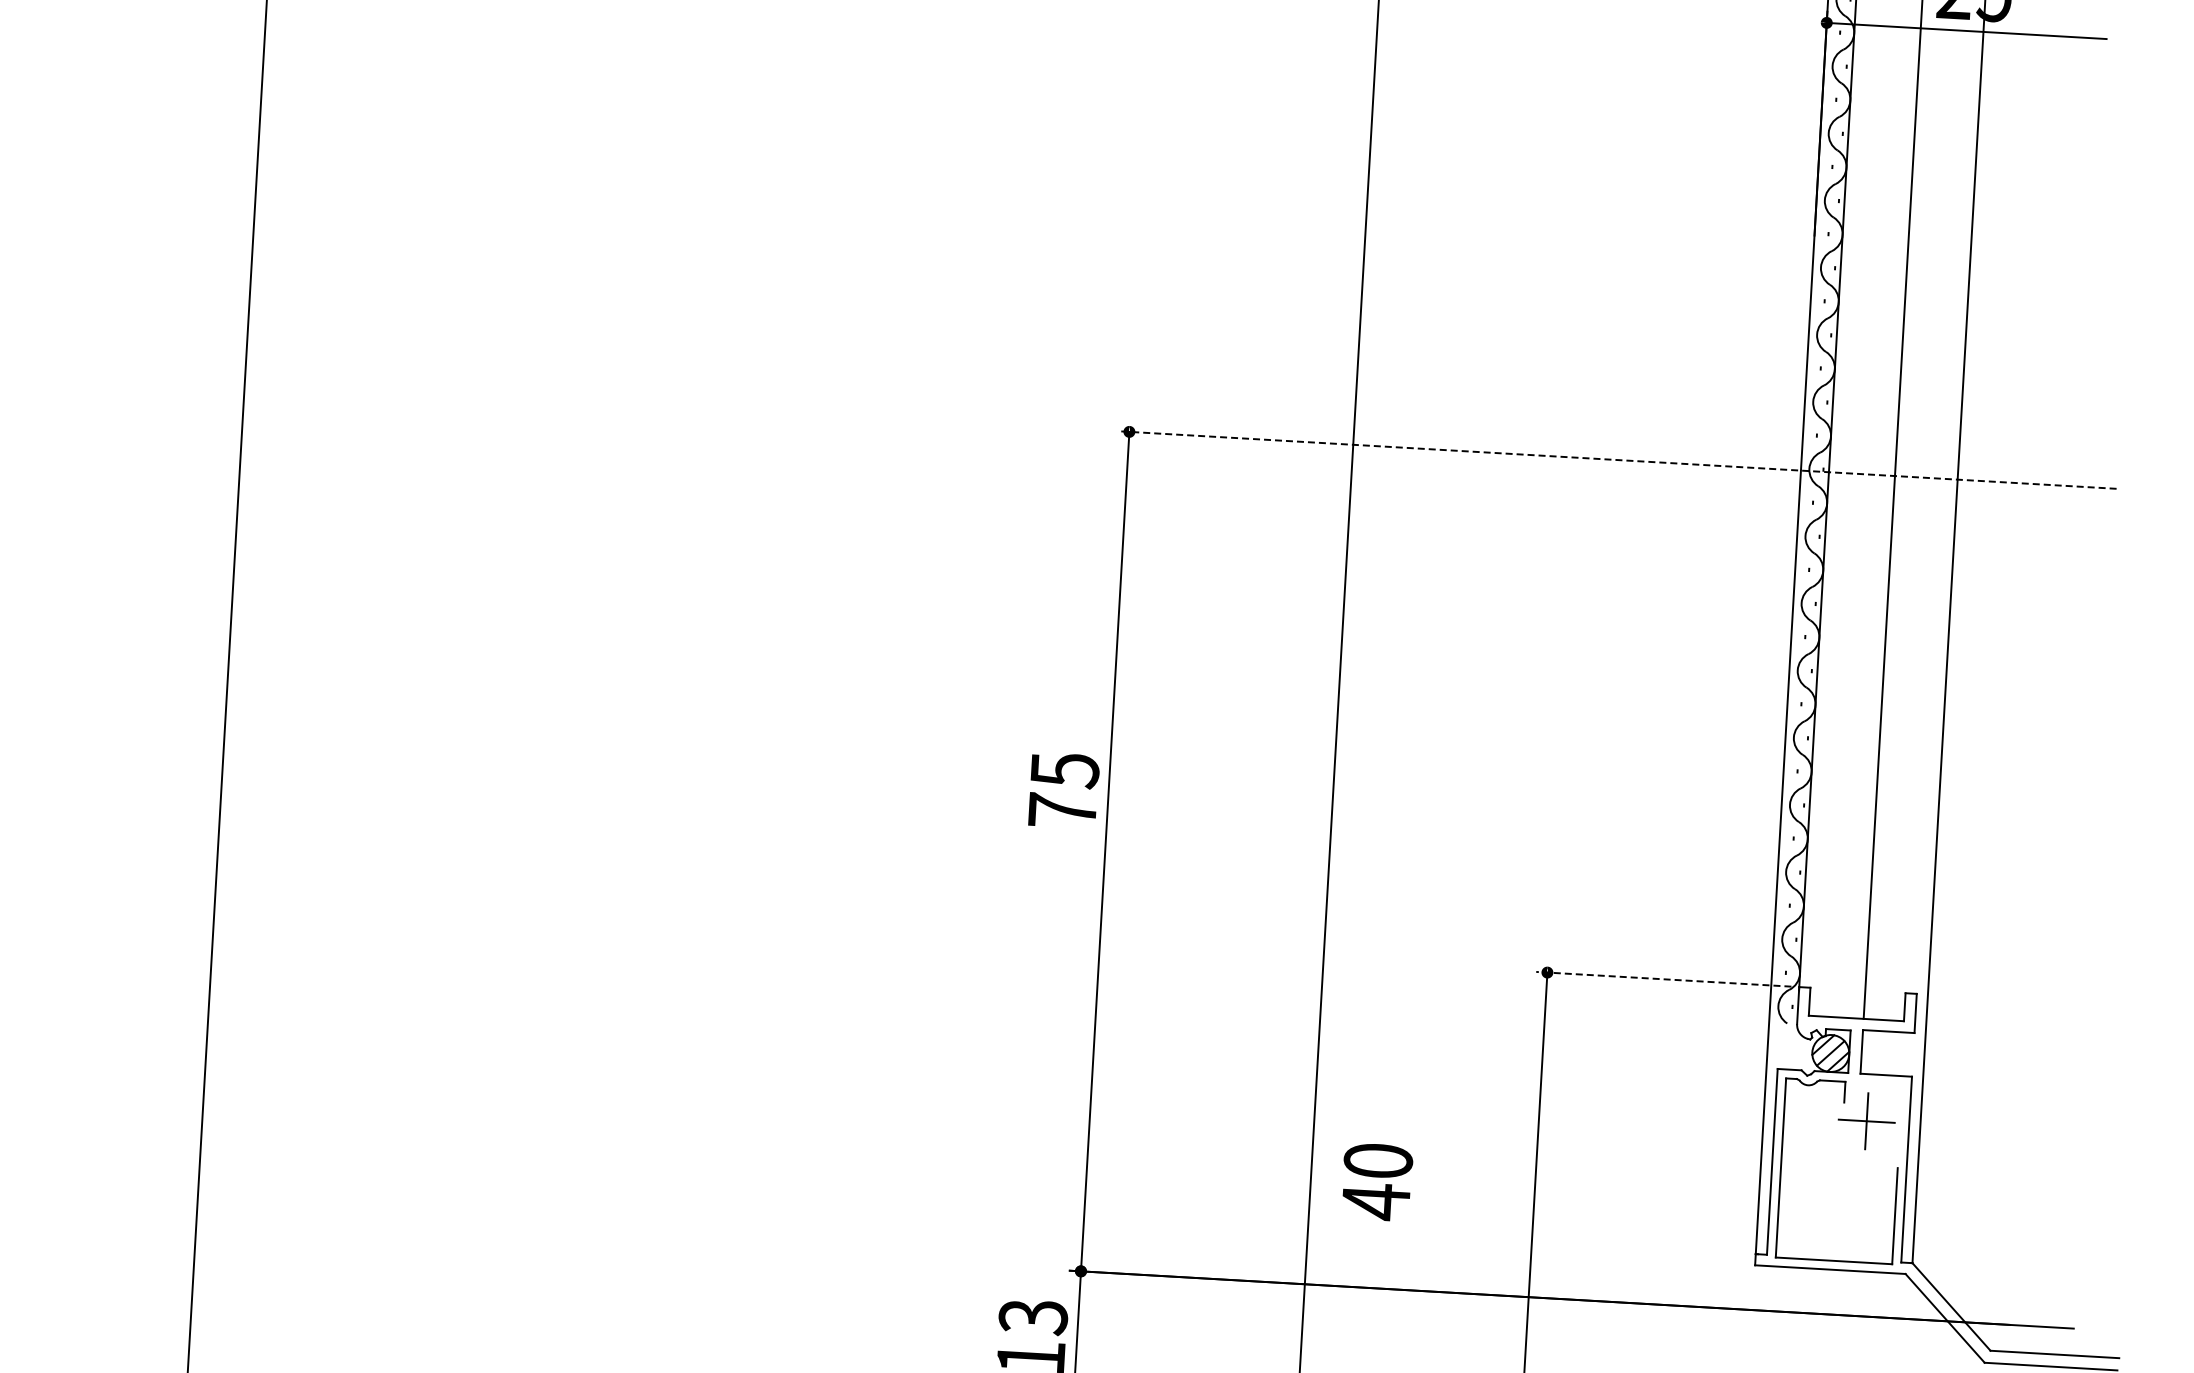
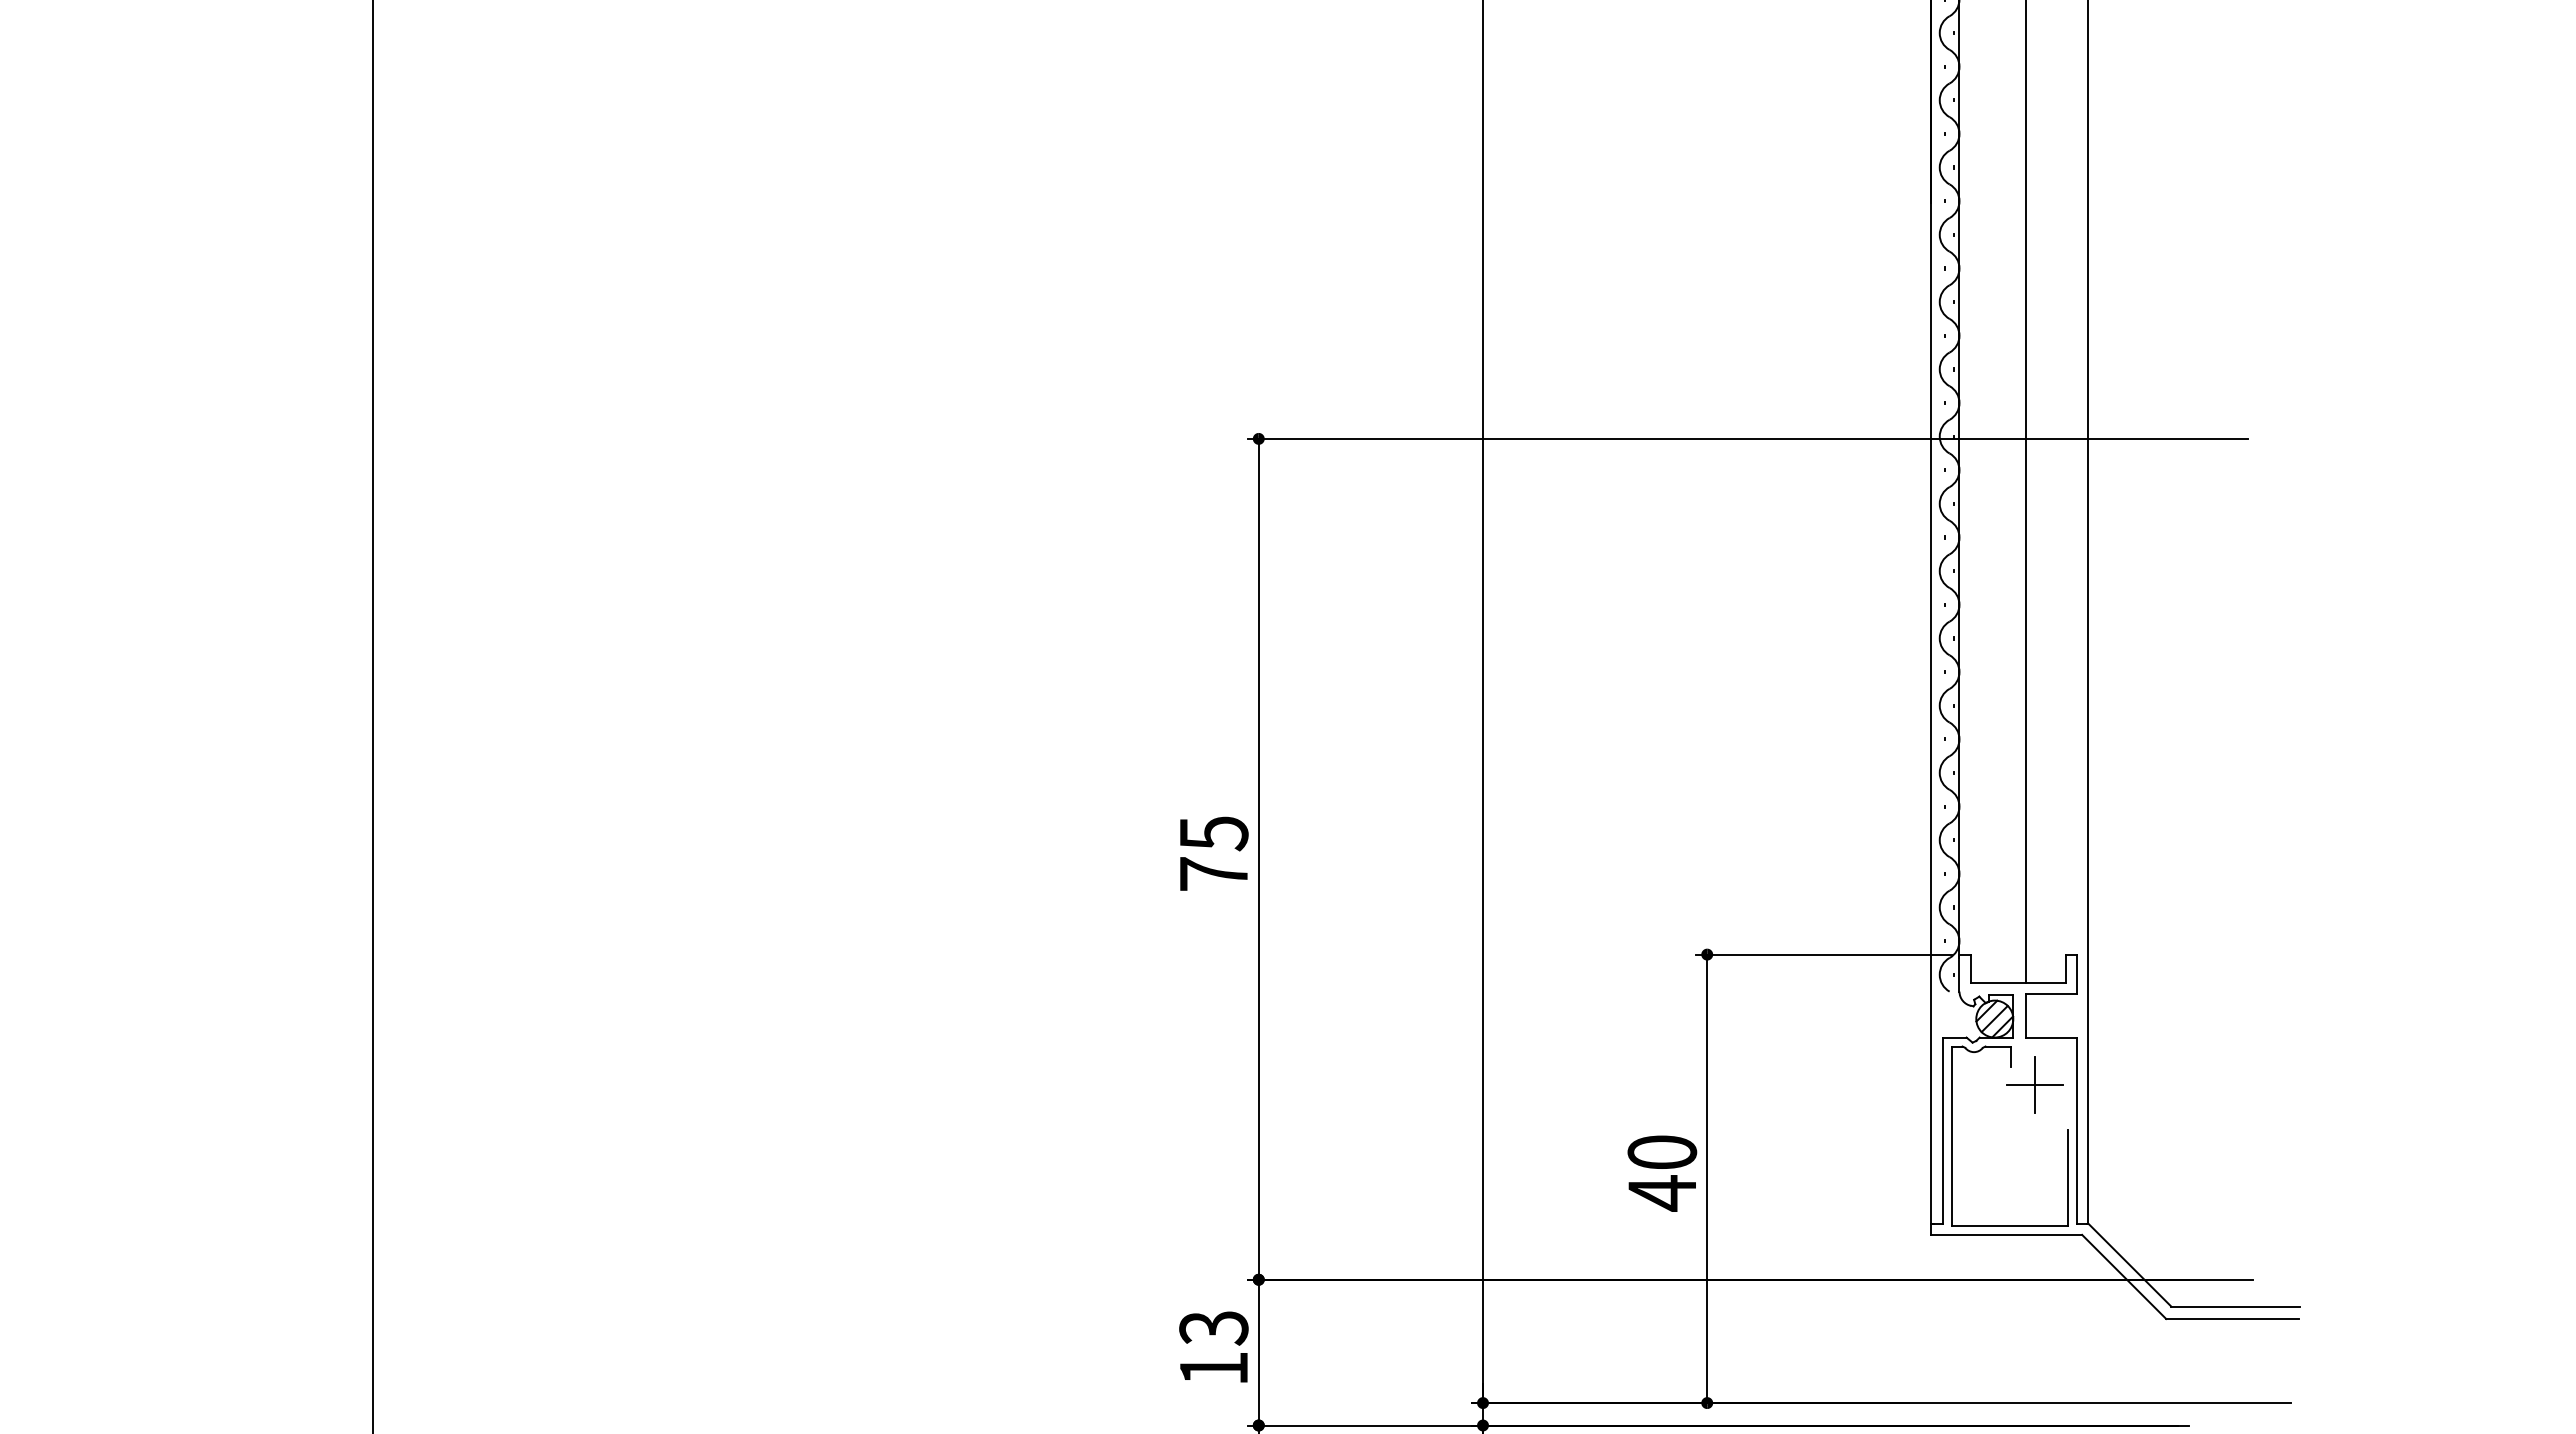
line: (1617, 459) -> (1747, 438), dashed -> solid
text: (1064, 790) -> (1214, 853), moved
line: (1663, 979) -> (1823, 954), dashed -> solid
text: (1377, 1182) -> (1662, 1173), moved

